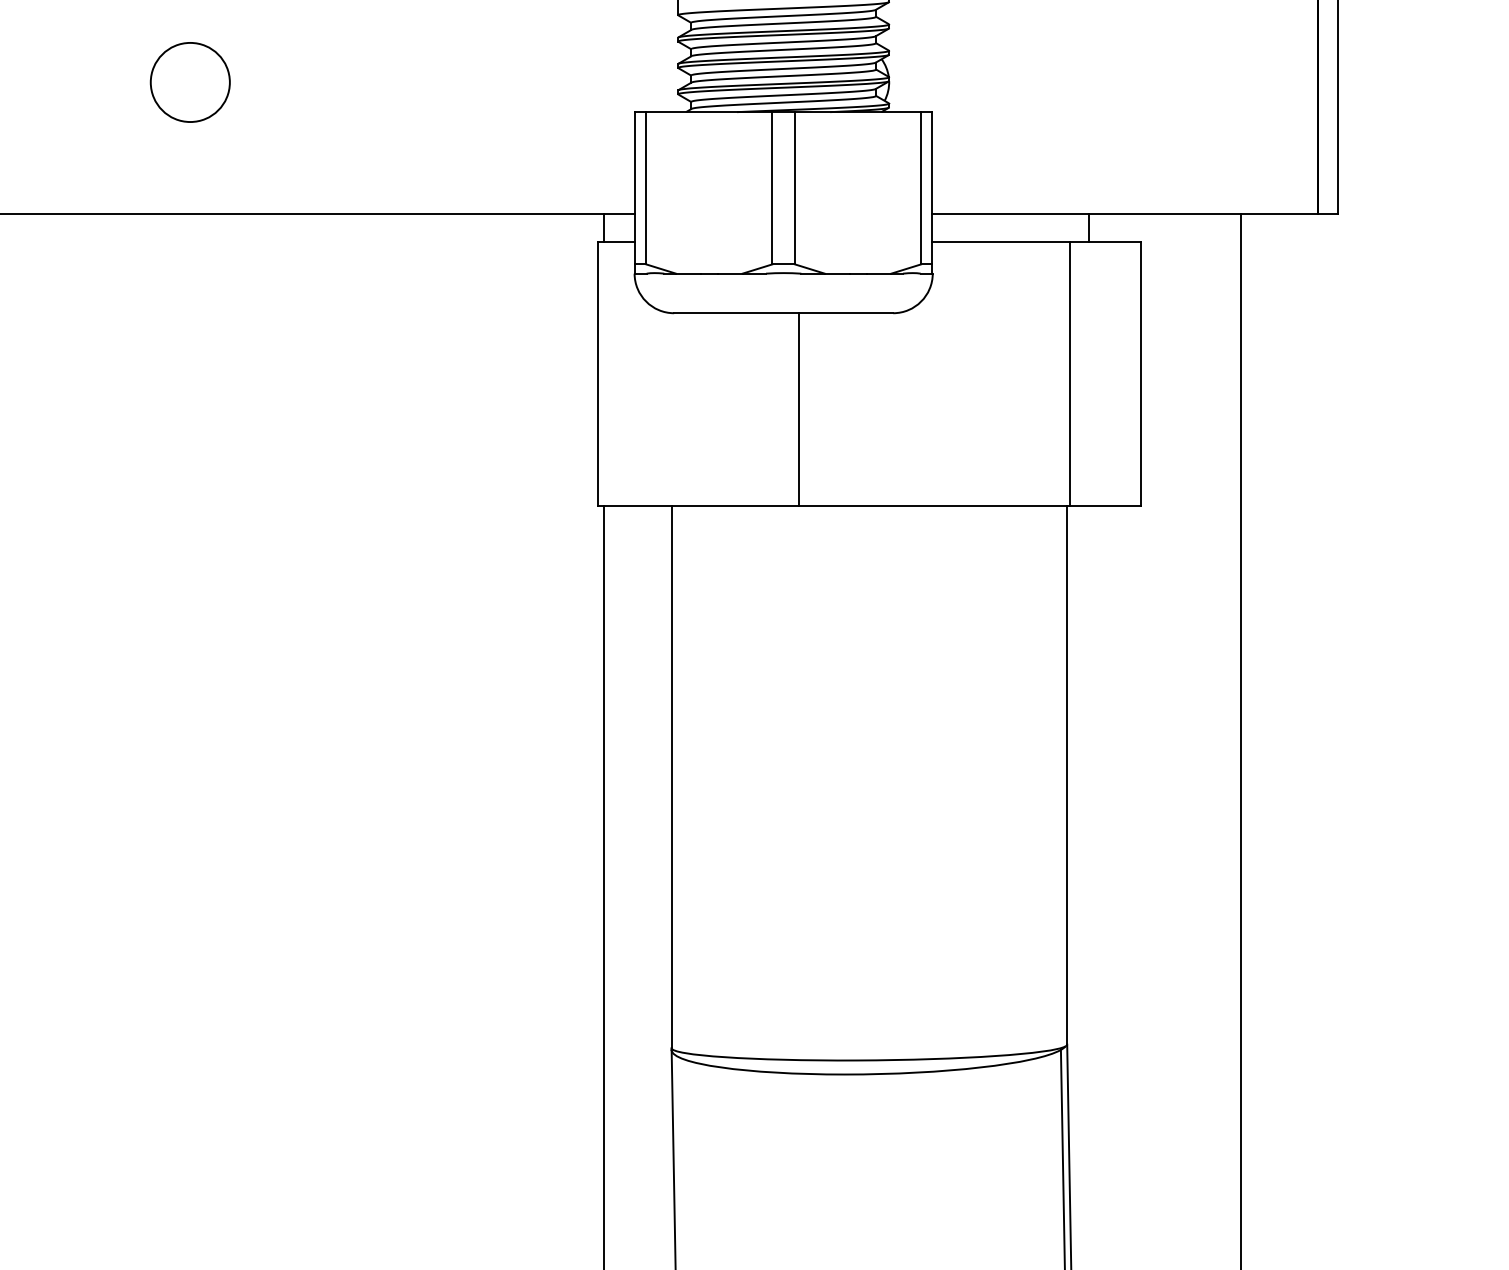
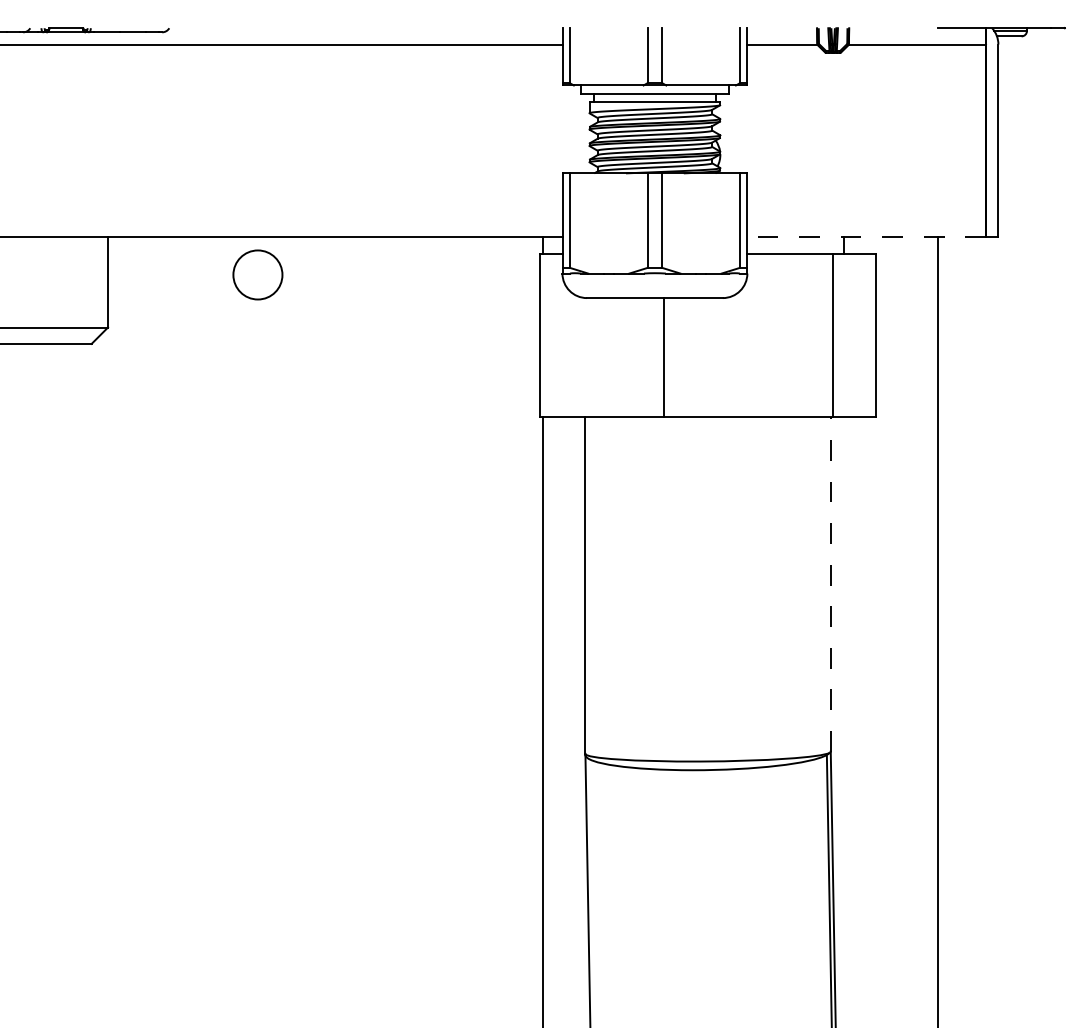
circle: (189, 81) -> (257, 274), moved
line: (1124, 213) -> (866, 236), solid -> dashed
line: (1066, 775) -> (830, 584), solid -> dashed

